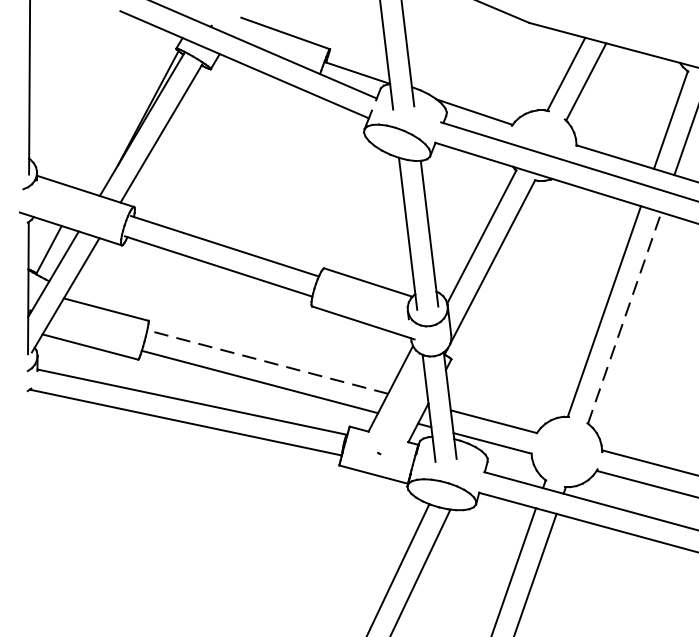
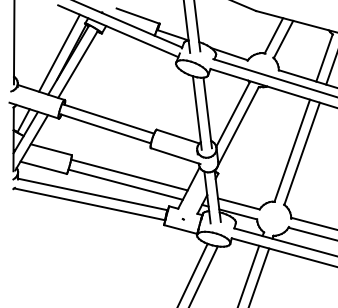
line: (123, 108) -> (59, 52), added
line: (625, 317) -> (302, 153), dashed -> solid
line: (265, 360) -> (128, 174), dashed -> solid

